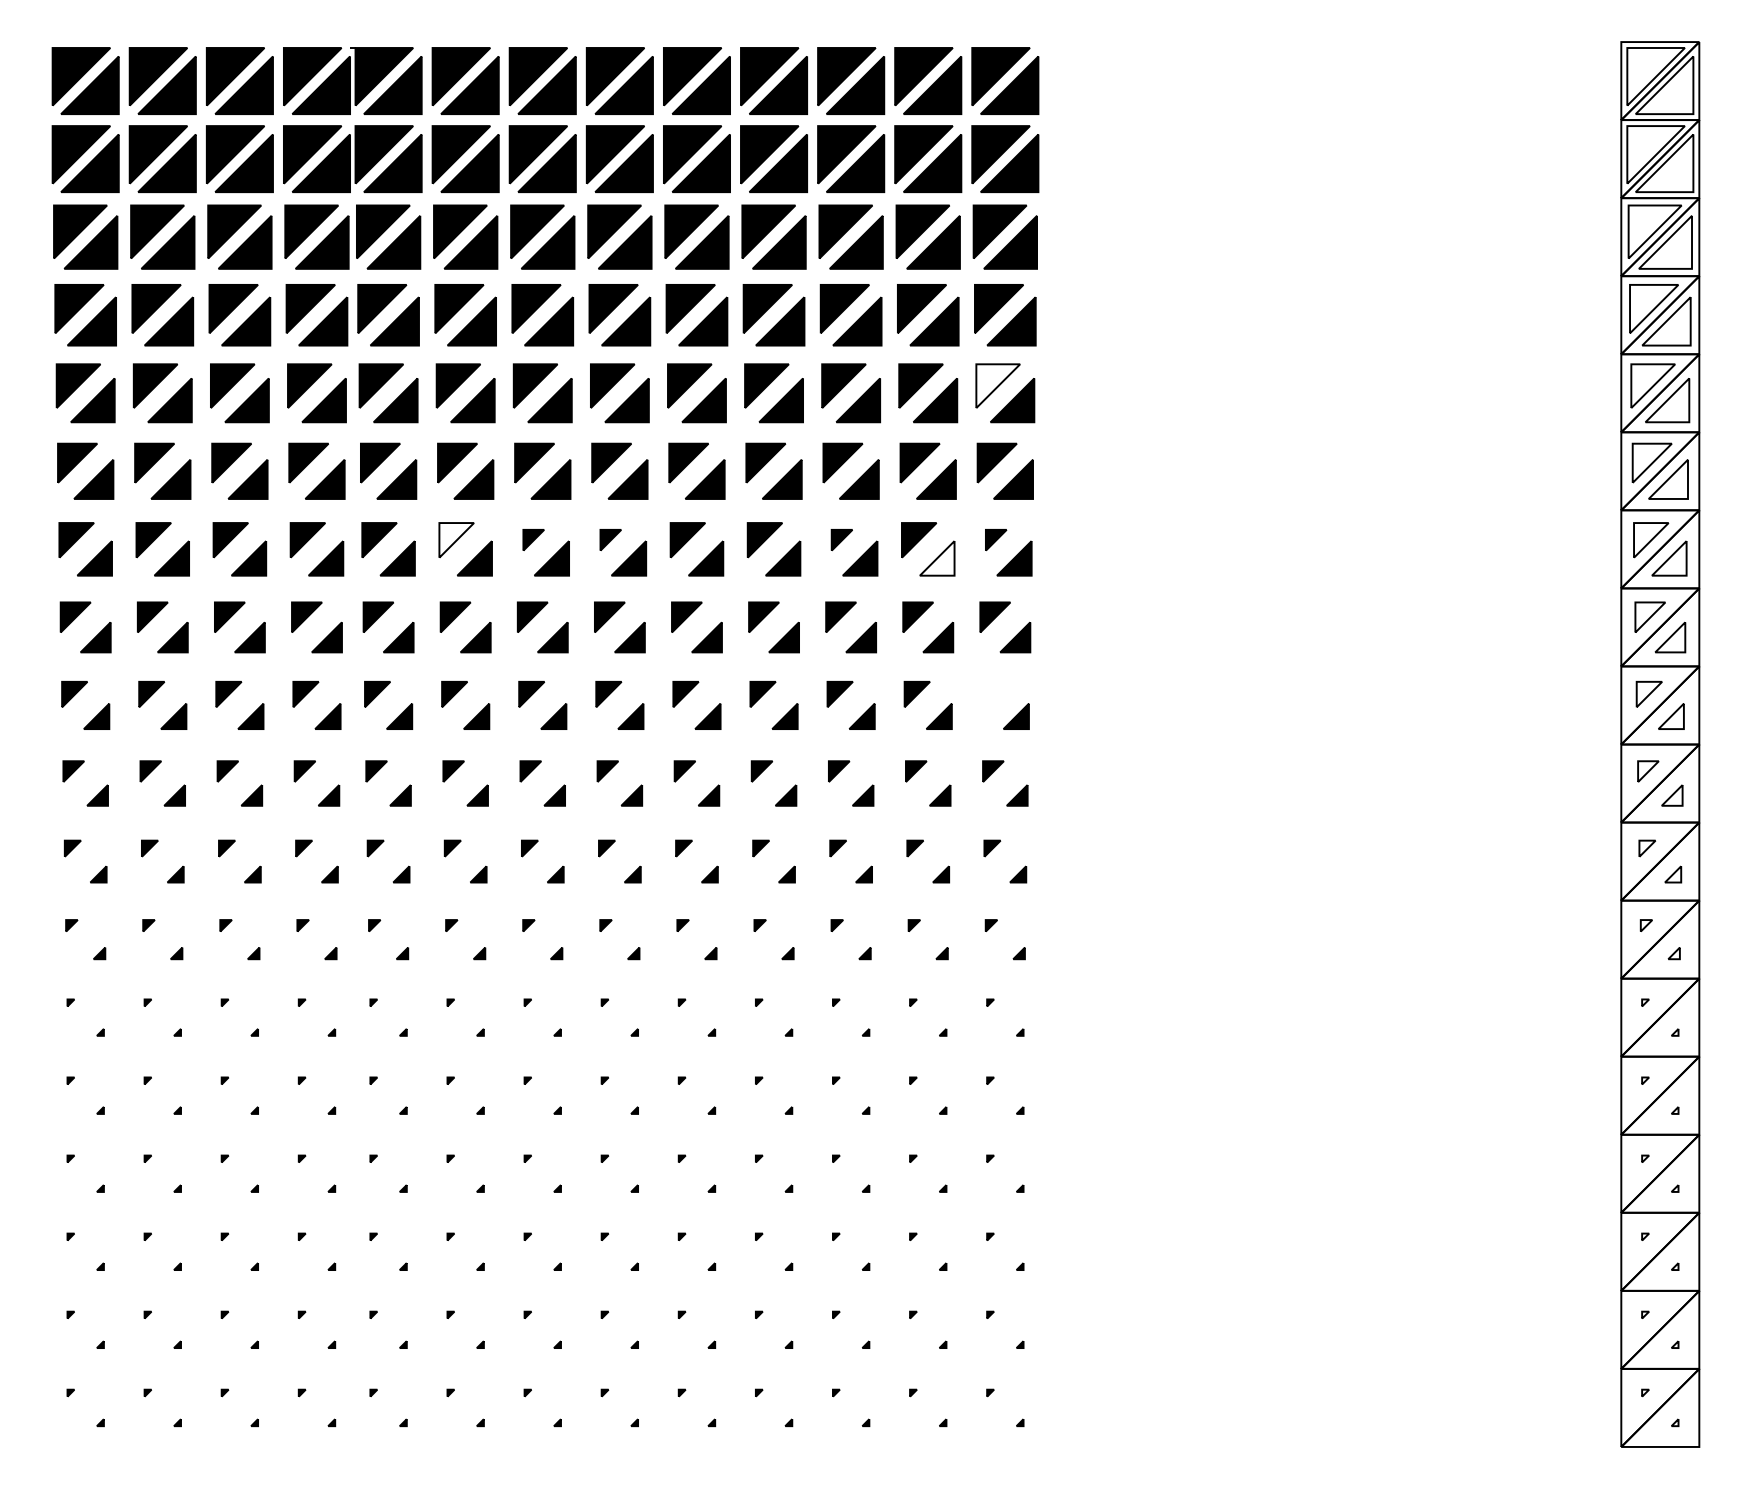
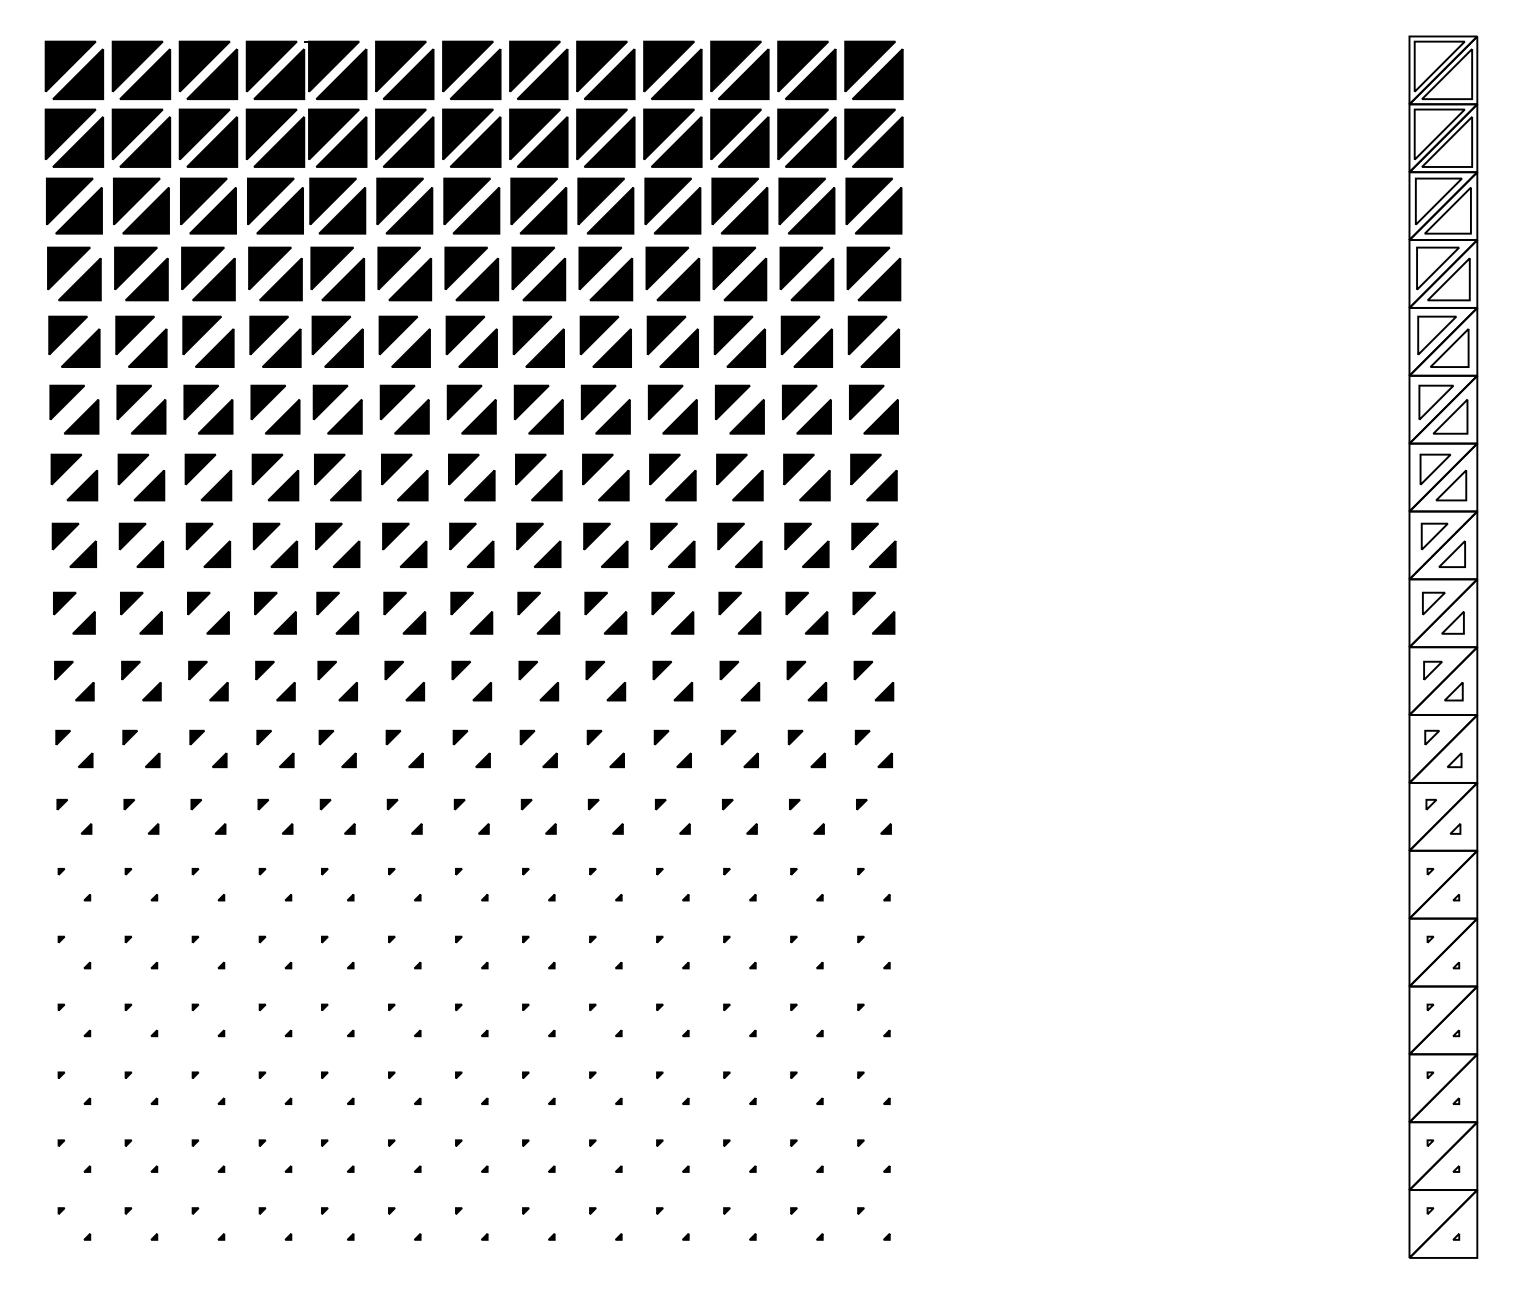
fill: (997, 385) -> (867, 335), added
fill: (456, 540) -> (396, 469), added
part: (533, 540) -> (463, 469), size x1.67
part: (610, 540) -> (530, 469), size x1.67
part: (841, 540) -> (731, 469), size x1.67
part: (995, 540) -> (865, 469), size x1.67
fill: (936, 558) -> (814, 485), added
part: (993, 694) -> (863, 603), added

